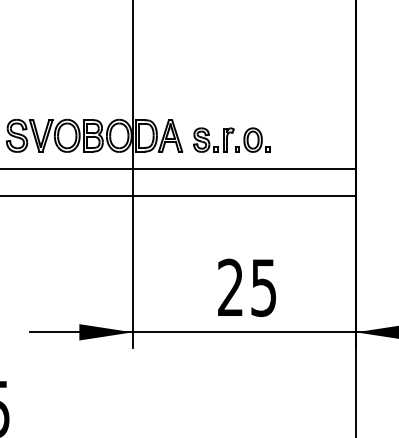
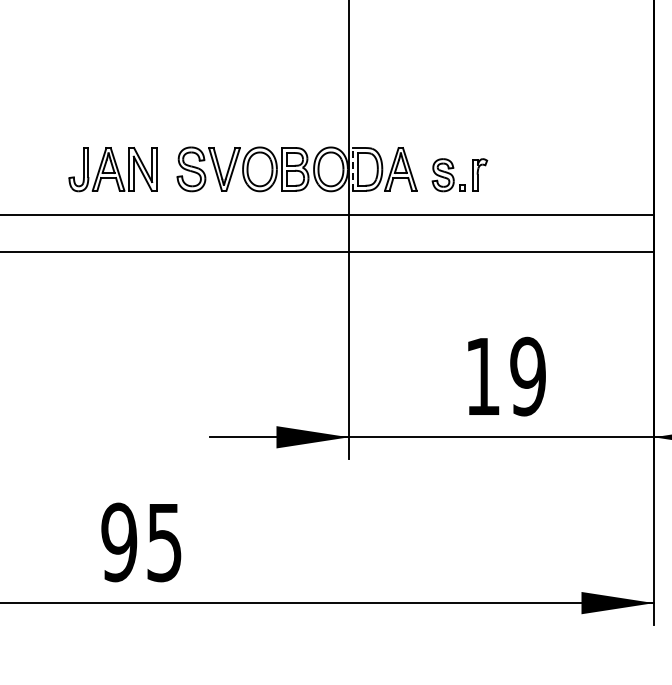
line: (135, 135) -> (353, 168), solid -> dashed
part: (252, 140) -> (512, 175), removed
text: (247, 287) -> (505, 376), 25 -> 19

